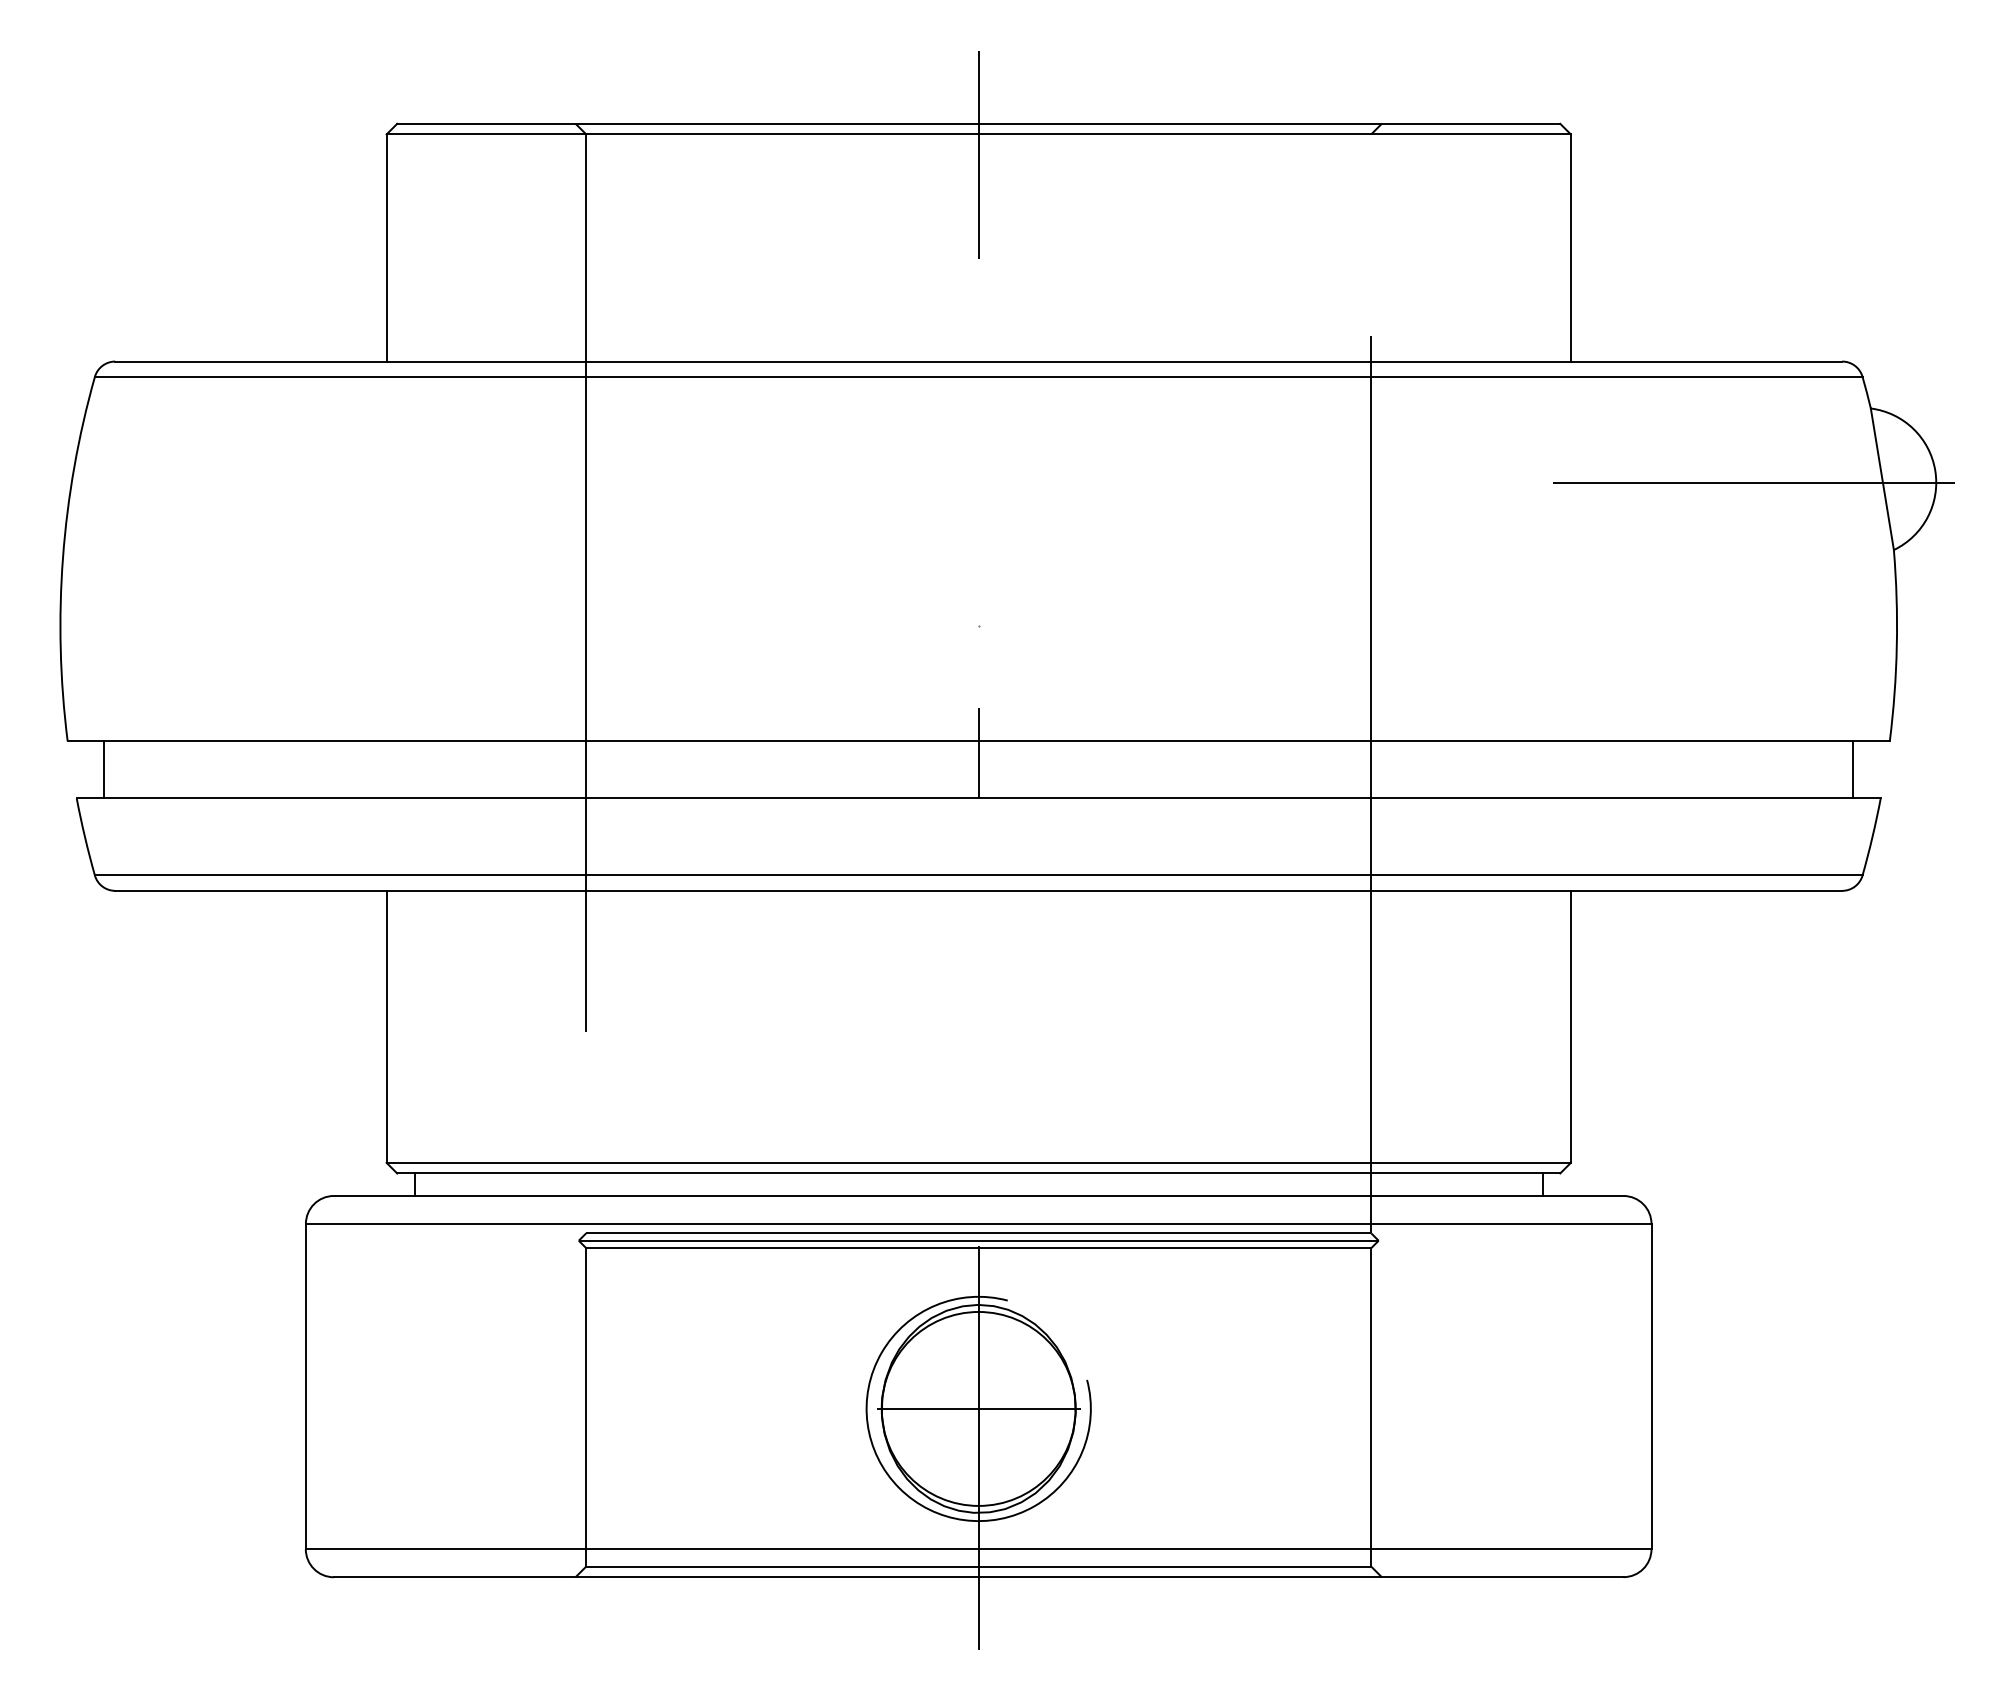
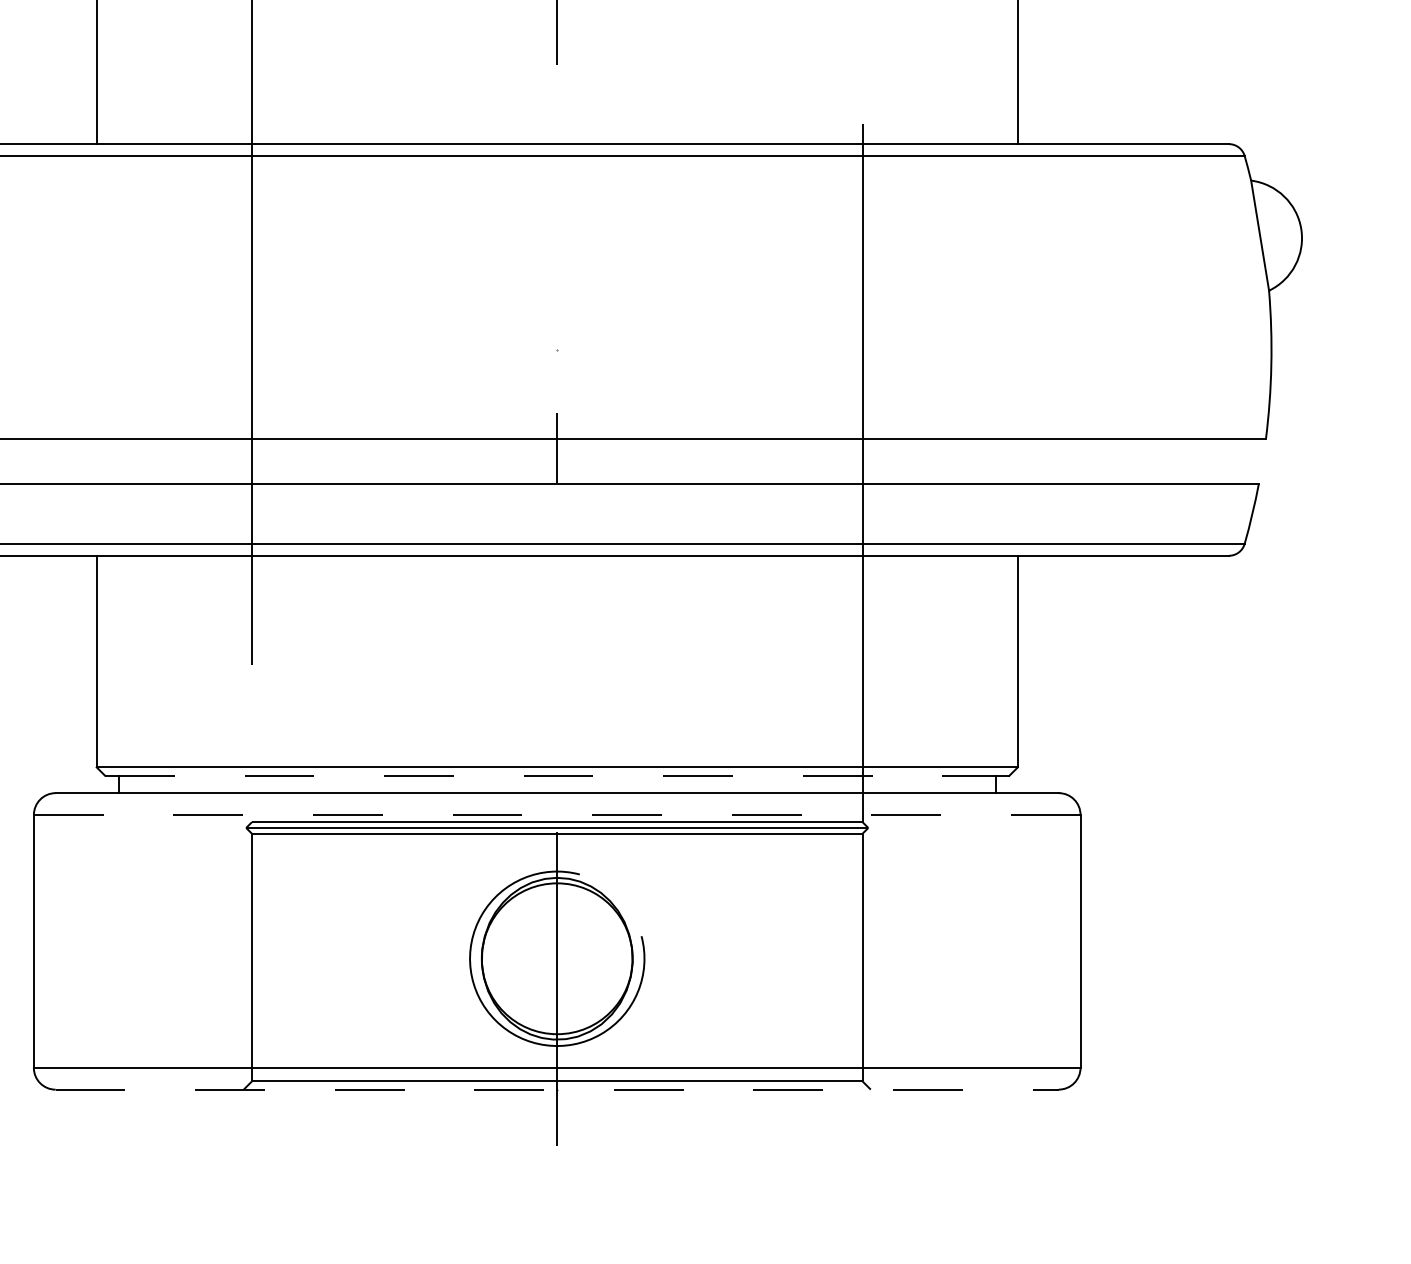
line: (1753, 482) -> (1159, 238), removed
line: (1853, 769) -> (1237, 461), removed
line: (978, 1173) -> (557, 775), solid -> dashed
line: (978, 1223) -> (557, 814), solid -> dashed
line: (978, 1408) -> (557, 958), removed
line: (978, 1577) -> (557, 1089), solid -> dashed

